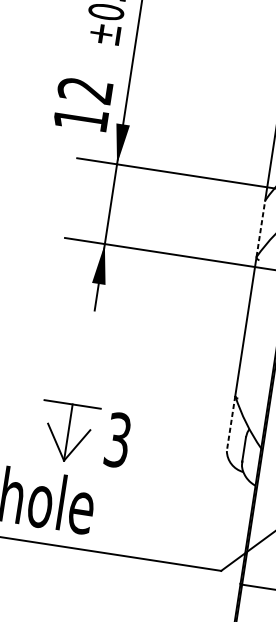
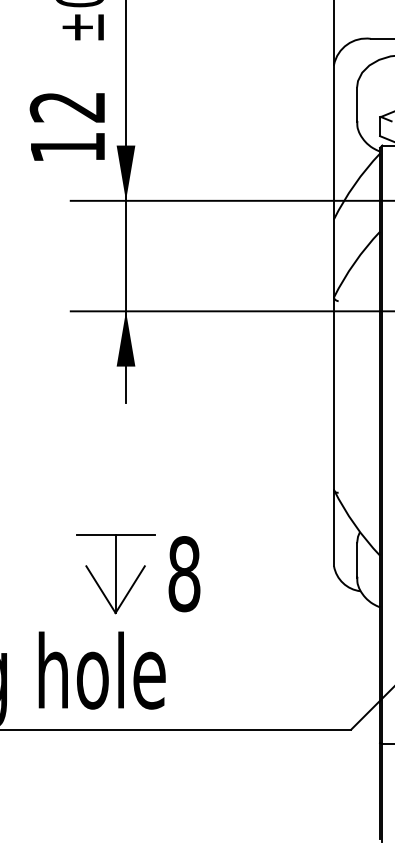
line: (261, 228) -> (334, 257), dashed -> solid
line: (231, 423) -> (334, 528), dashed -> solid
text: (118, 440) -> (184, 574), 3 -> 8

